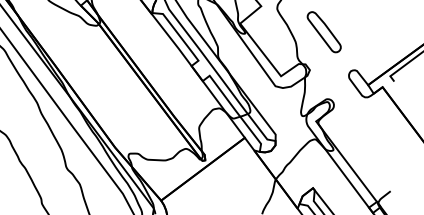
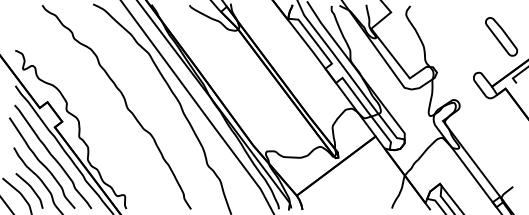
part: (324, 31) -> (501, 36), moved

